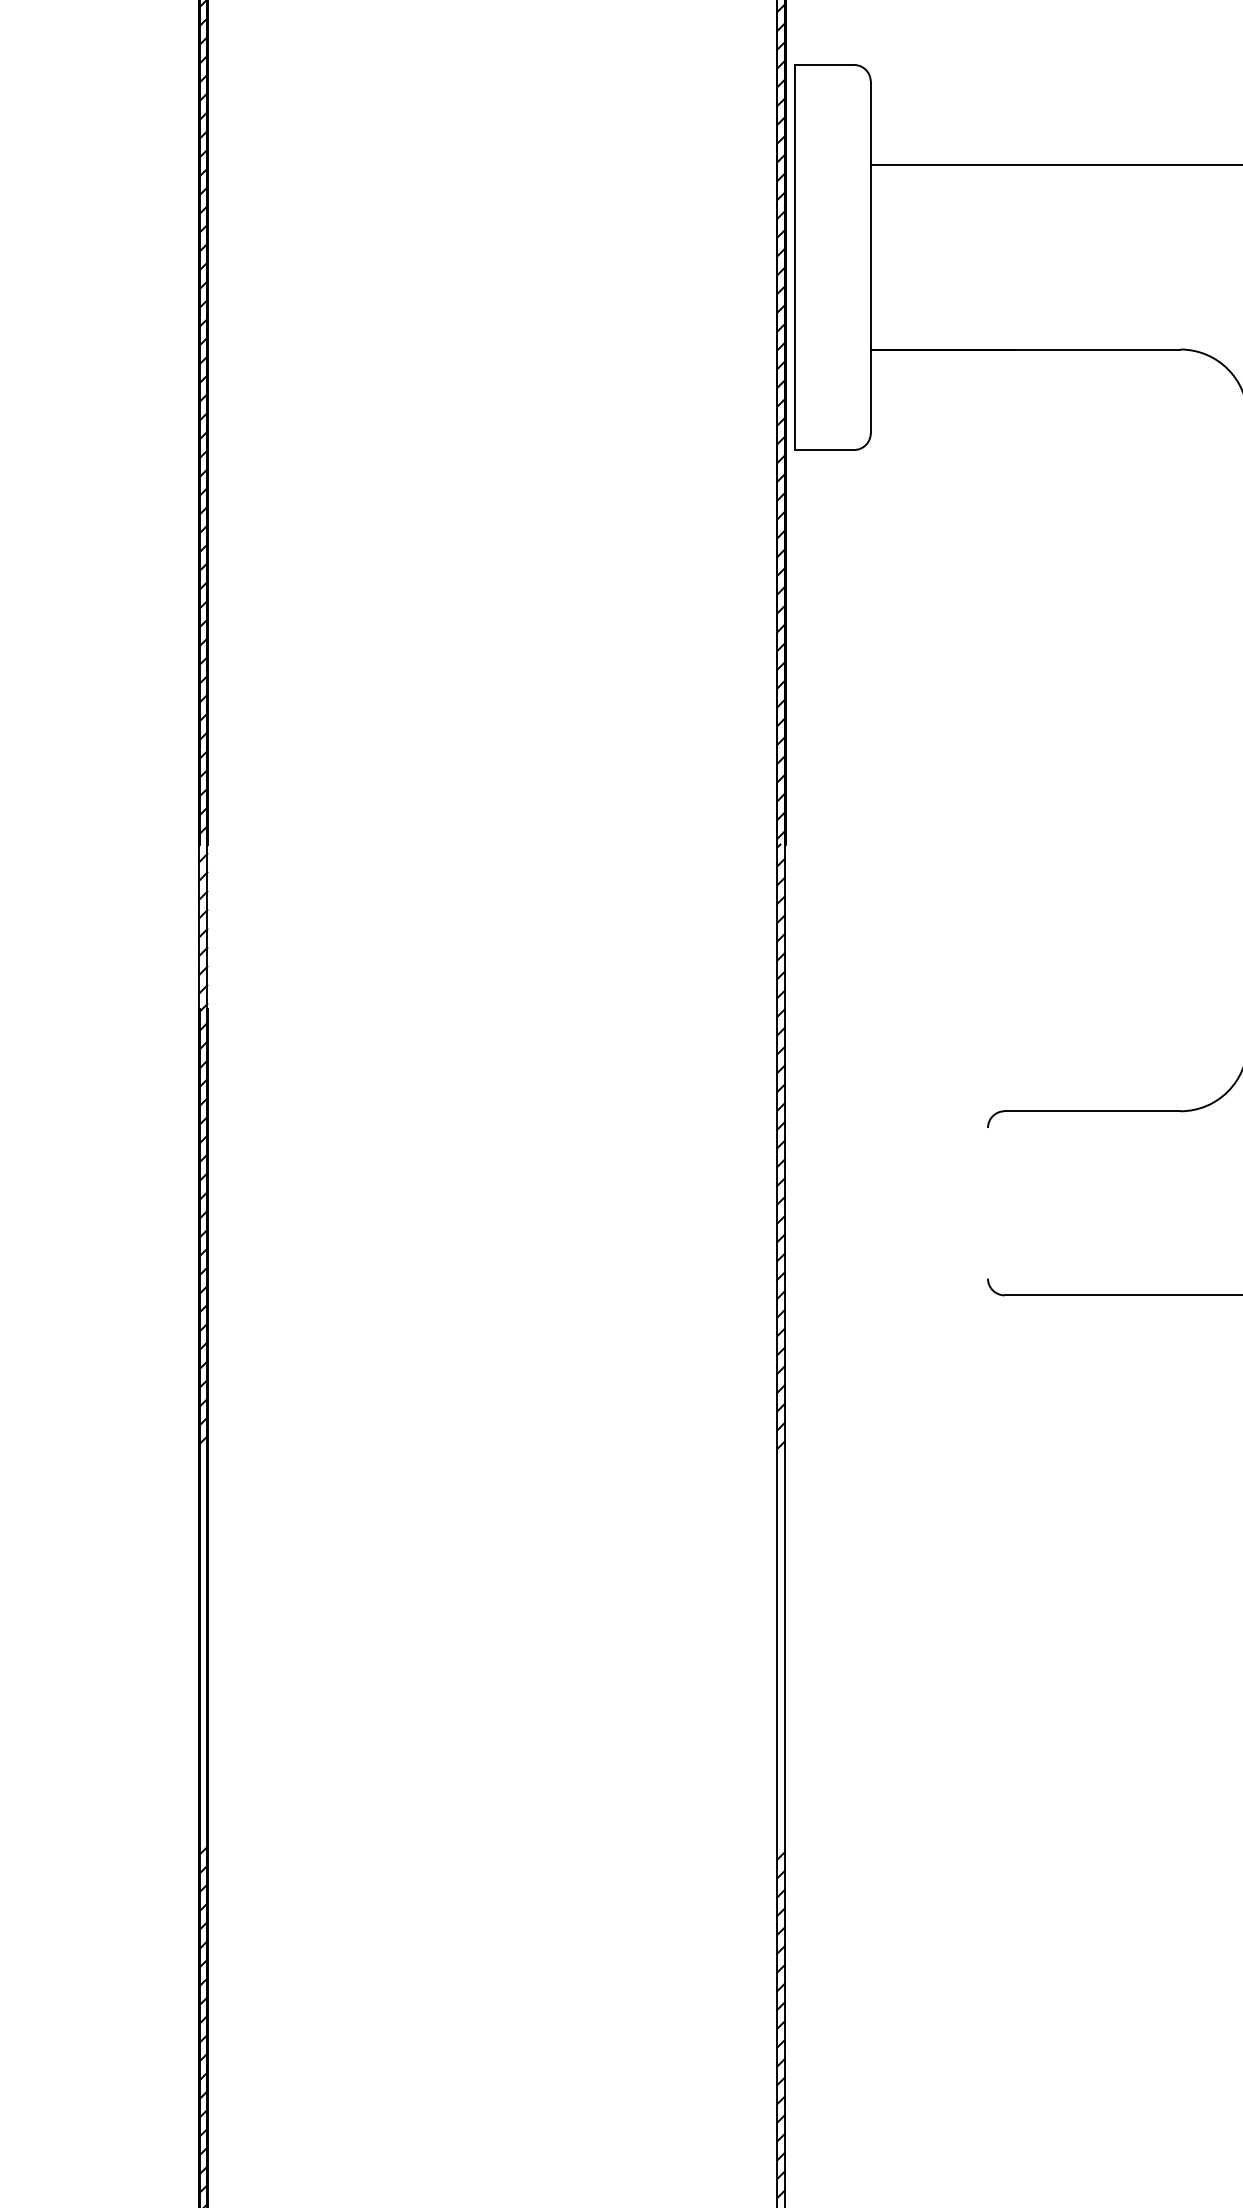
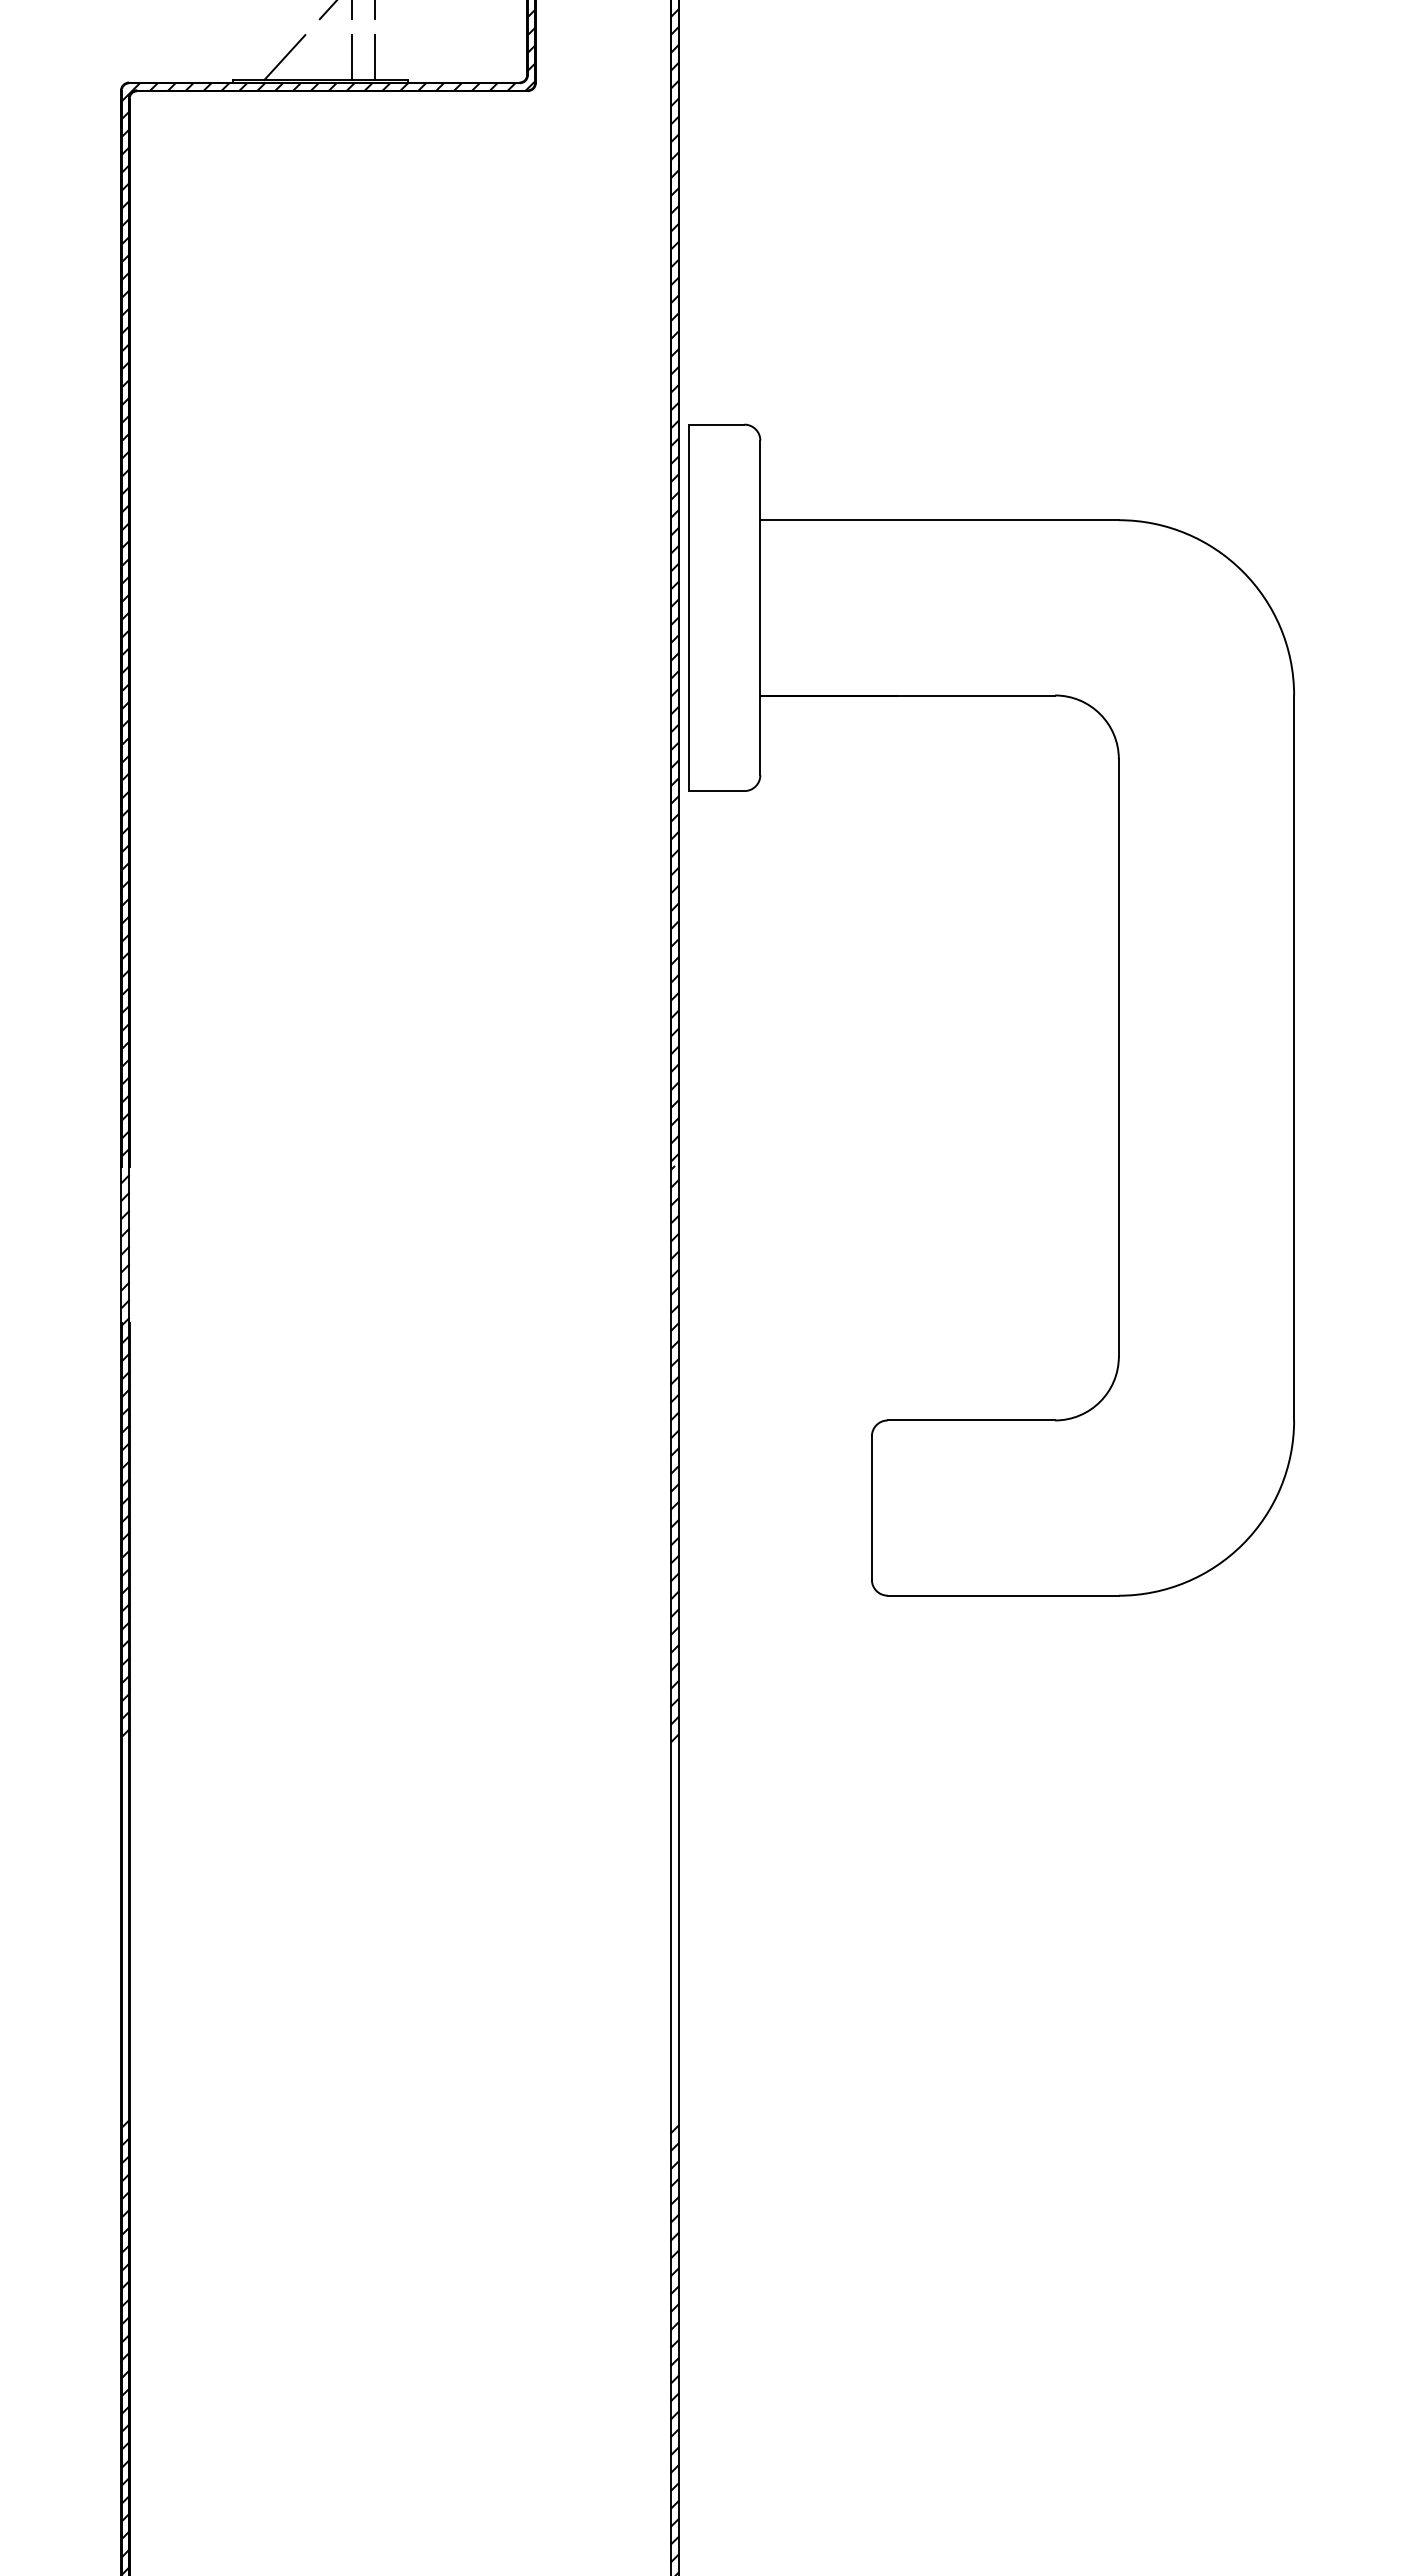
line: (987, 1202) -> (871, 1507), added

